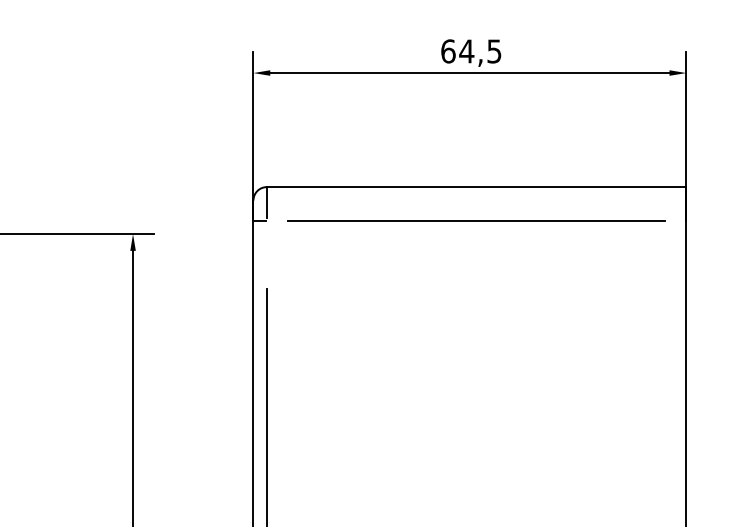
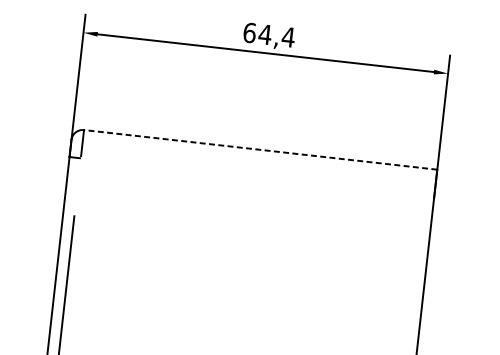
text: (494, 51) -> (288, 37), 64,5 -> 64,4
line: (476, 187) -> (260, 150), solid -> dashed
line: (476, 220) -> (257, 177), removed

